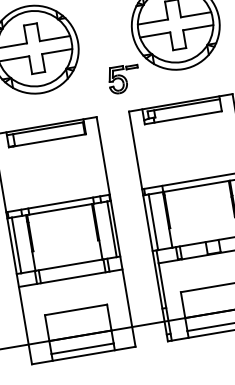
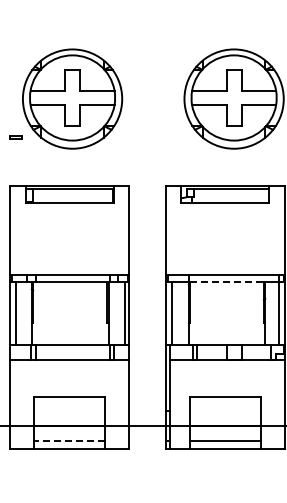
part: (124, 78) -> (166, 148), removed
line: (196, 186) -> (227, 281), solid -> dashed
line: (82, 349) -> (69, 441), solid -> dashed

